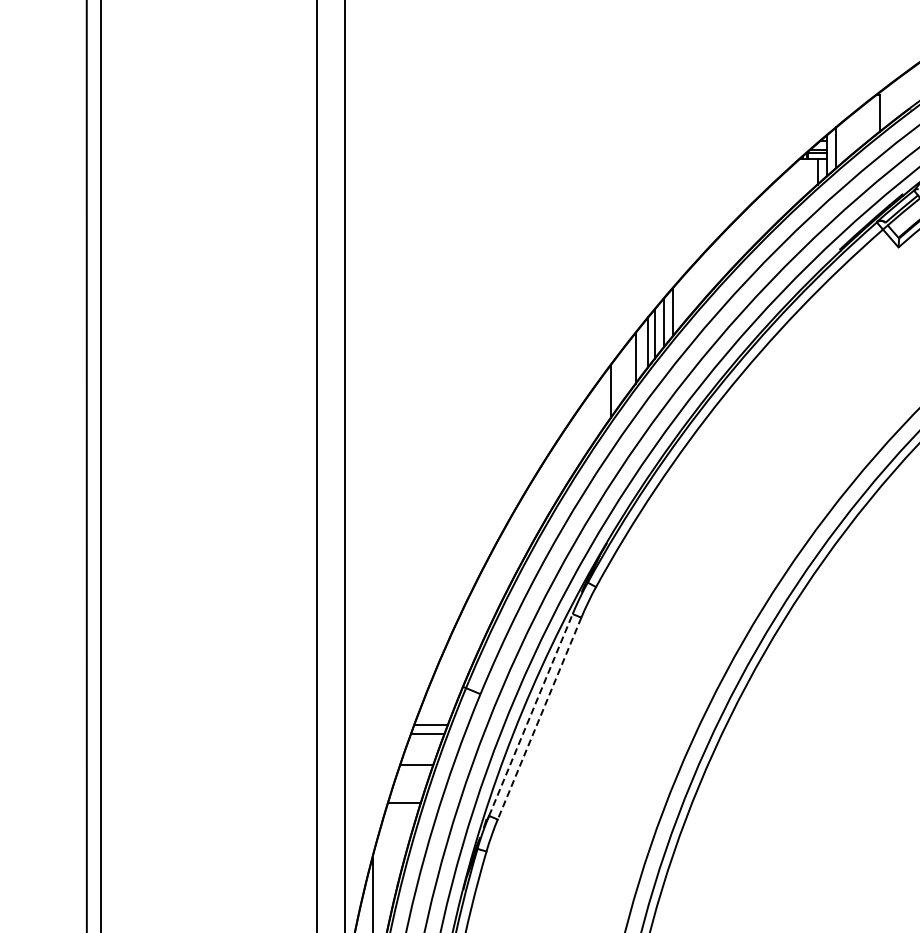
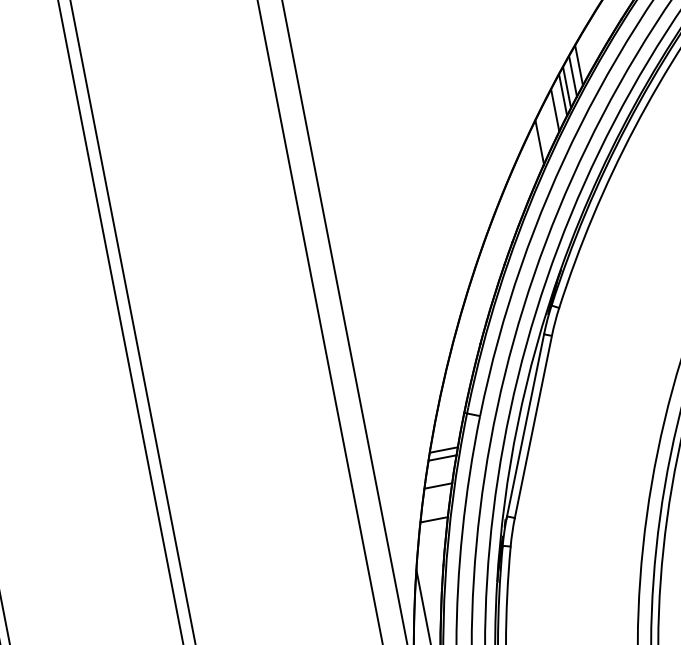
line: (531, 714) -> (525, 424), dashed -> solid
line: (539, 719) -> (533, 427), dashed -> solid

